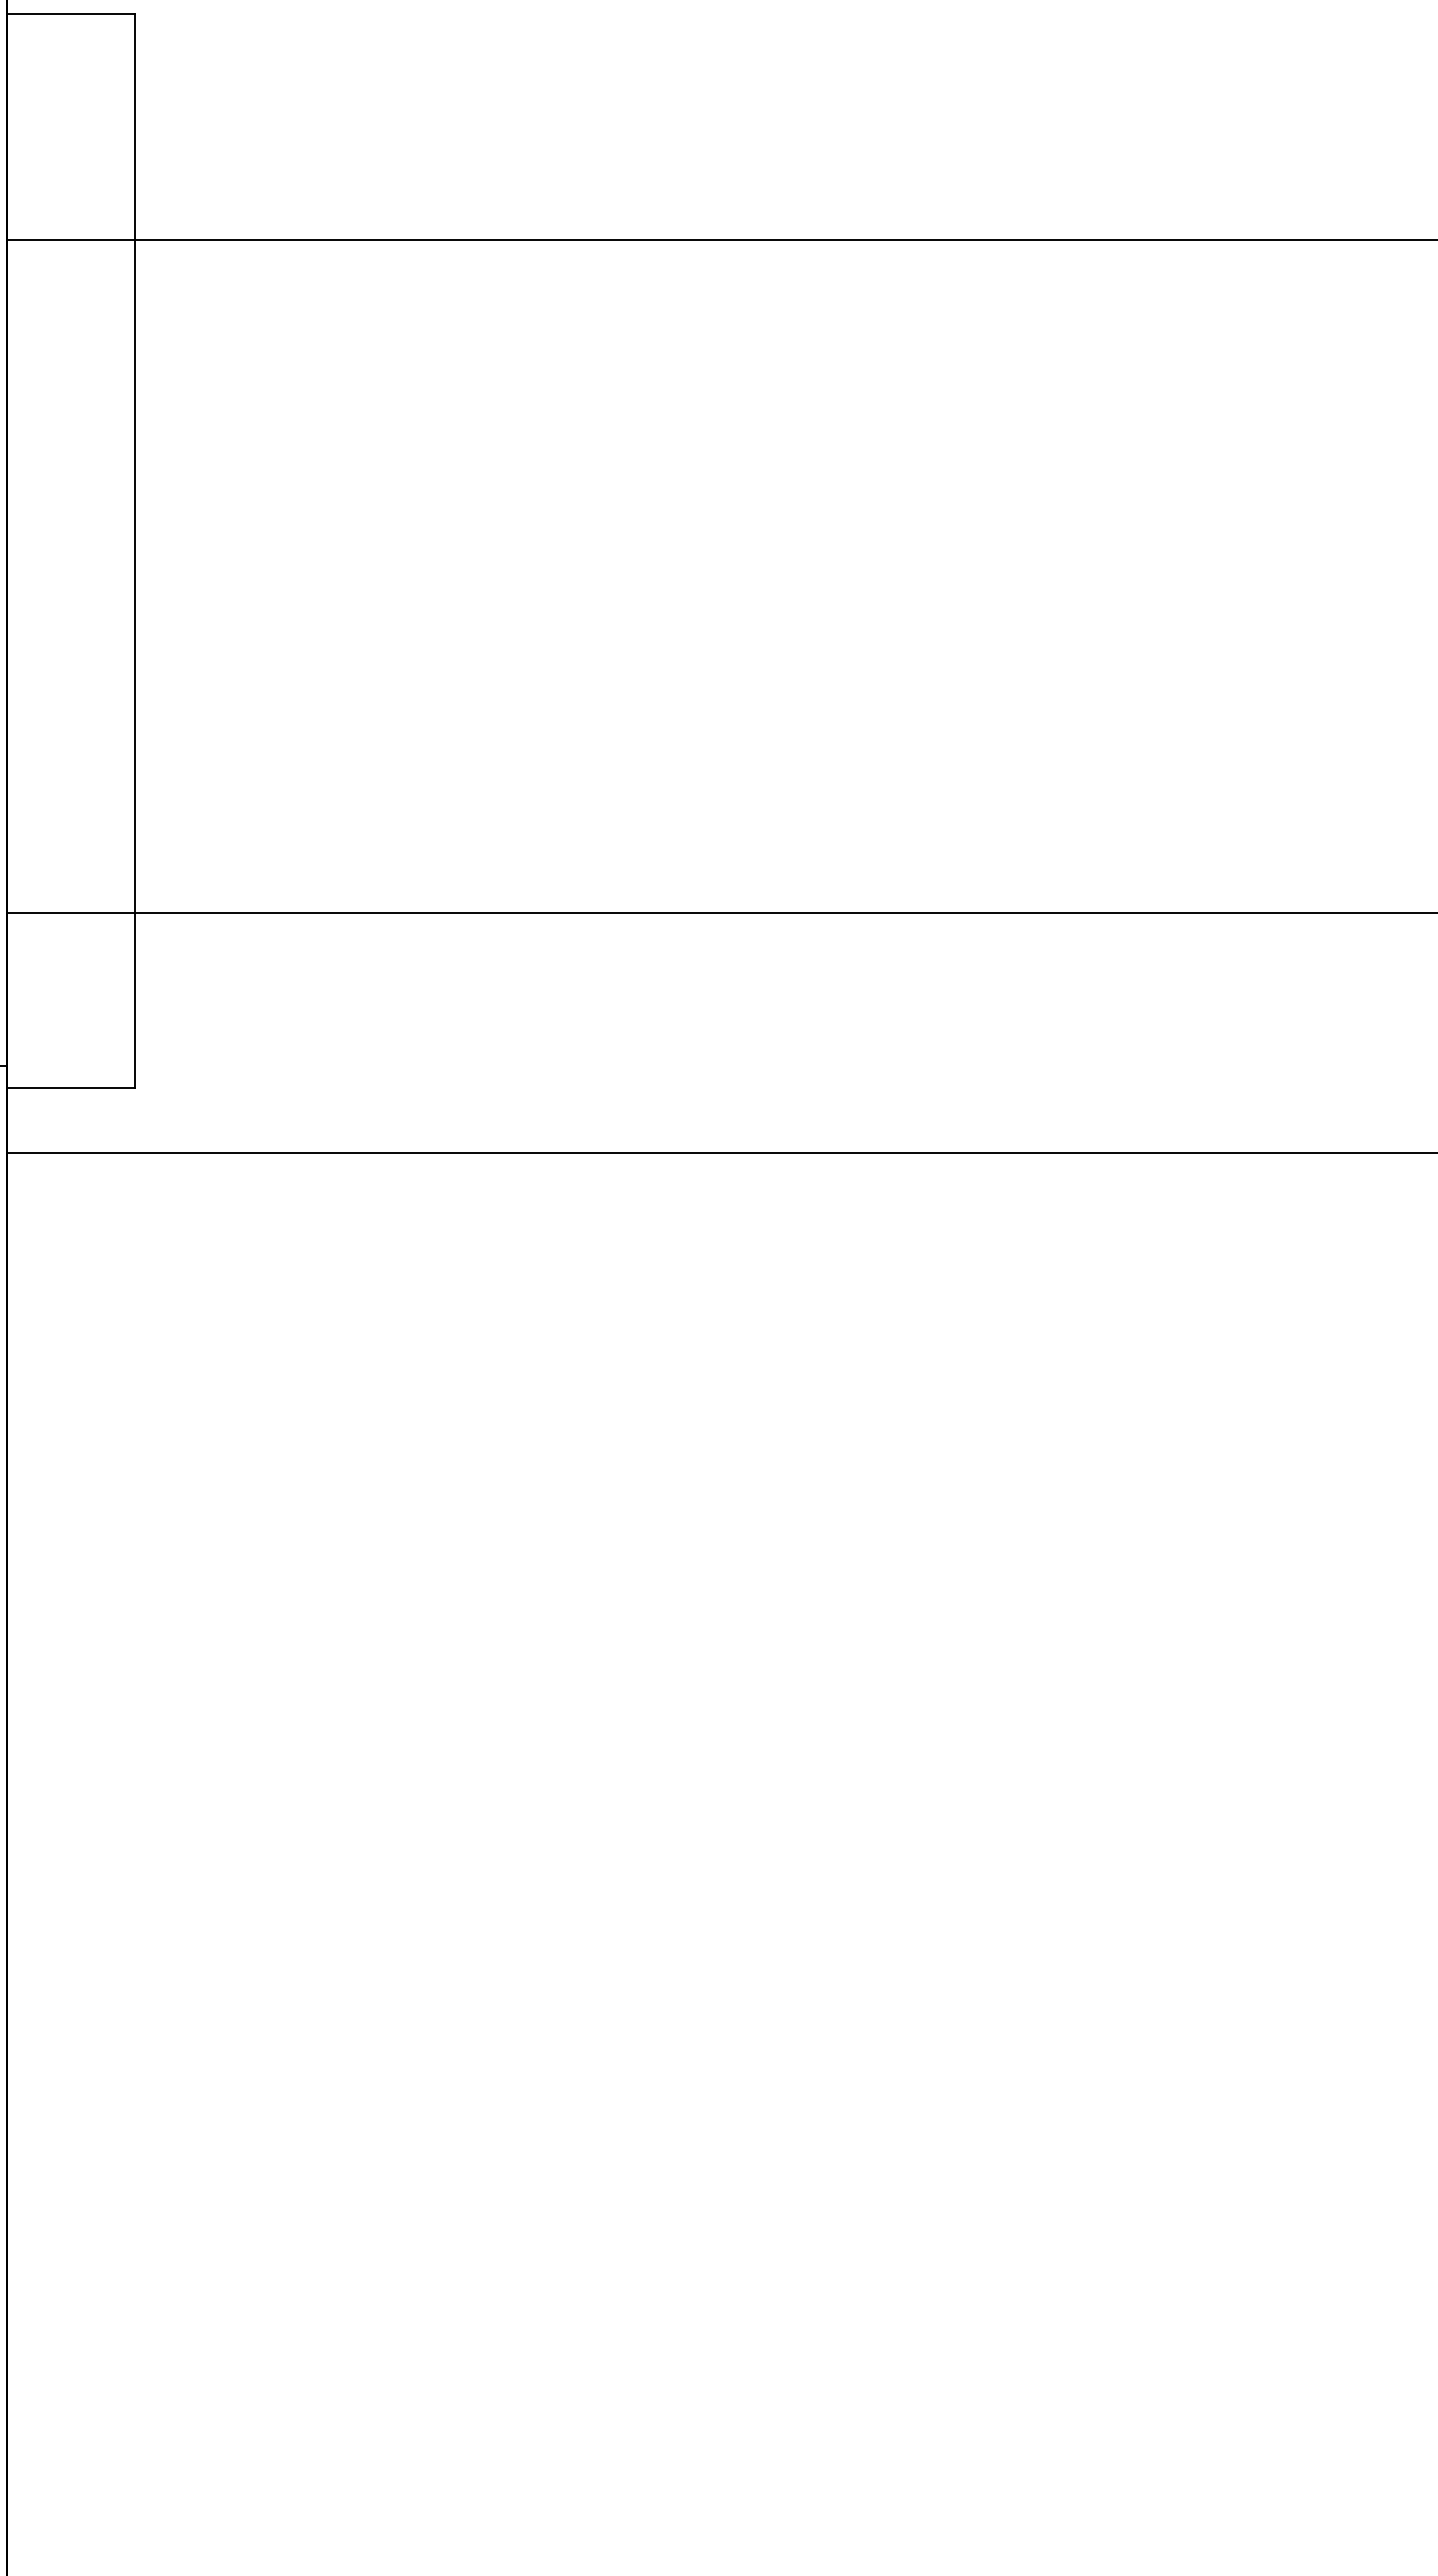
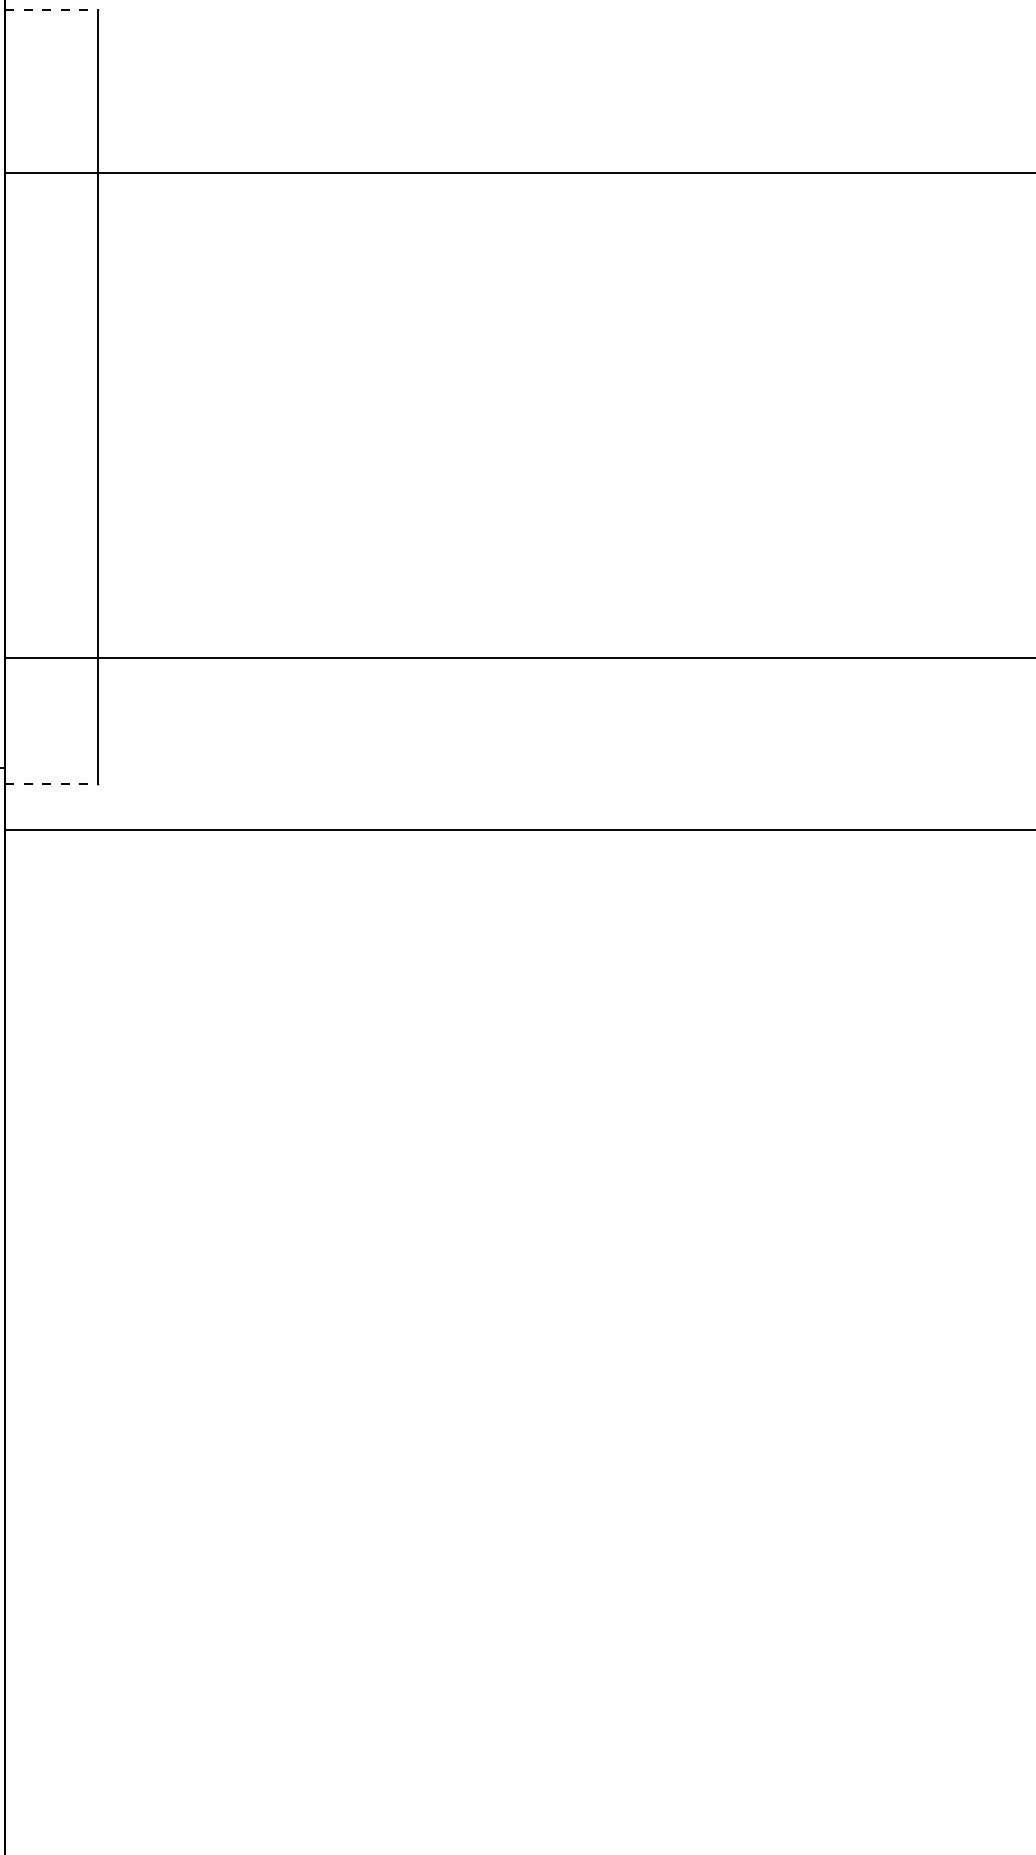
line: (71, 14) -> (51, 10), solid -> dashed
line: (71, 1088) -> (51, 783), solid -> dashed

